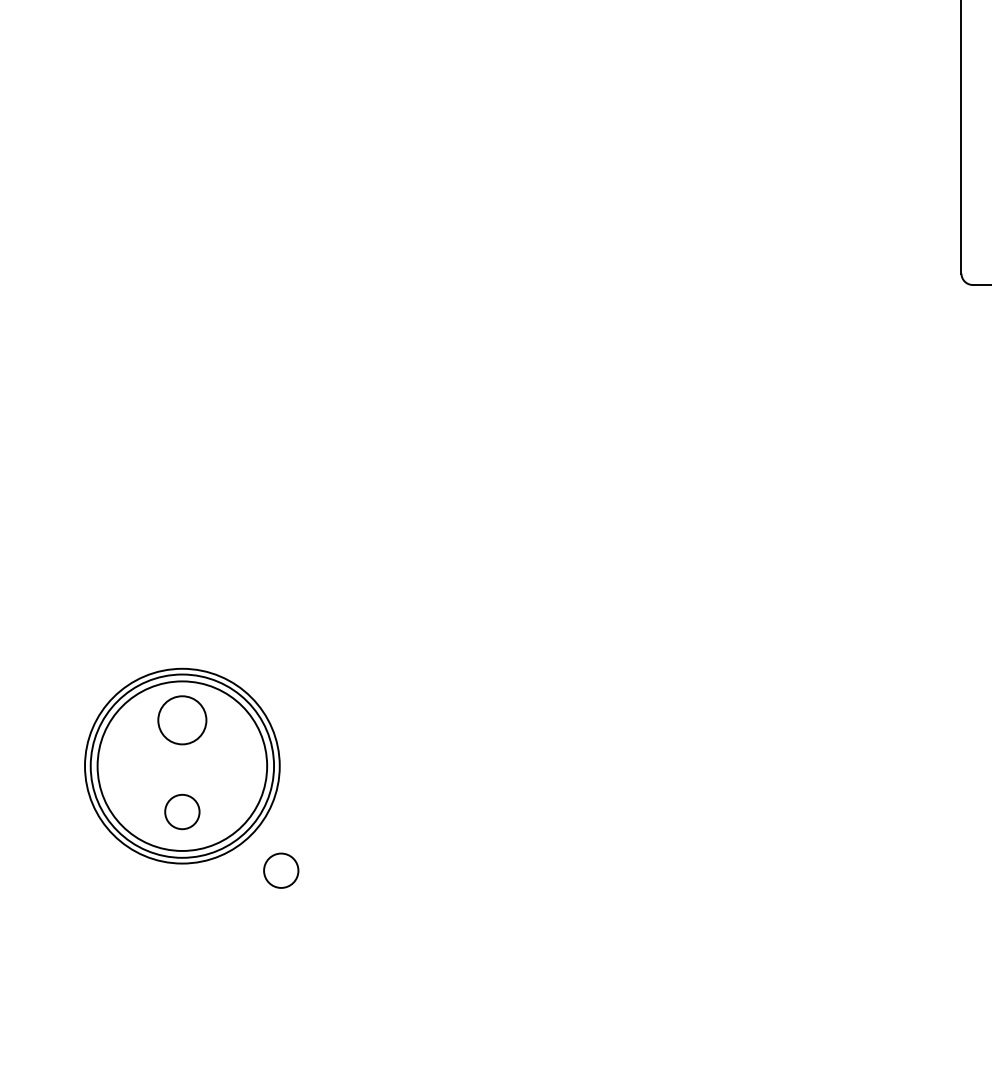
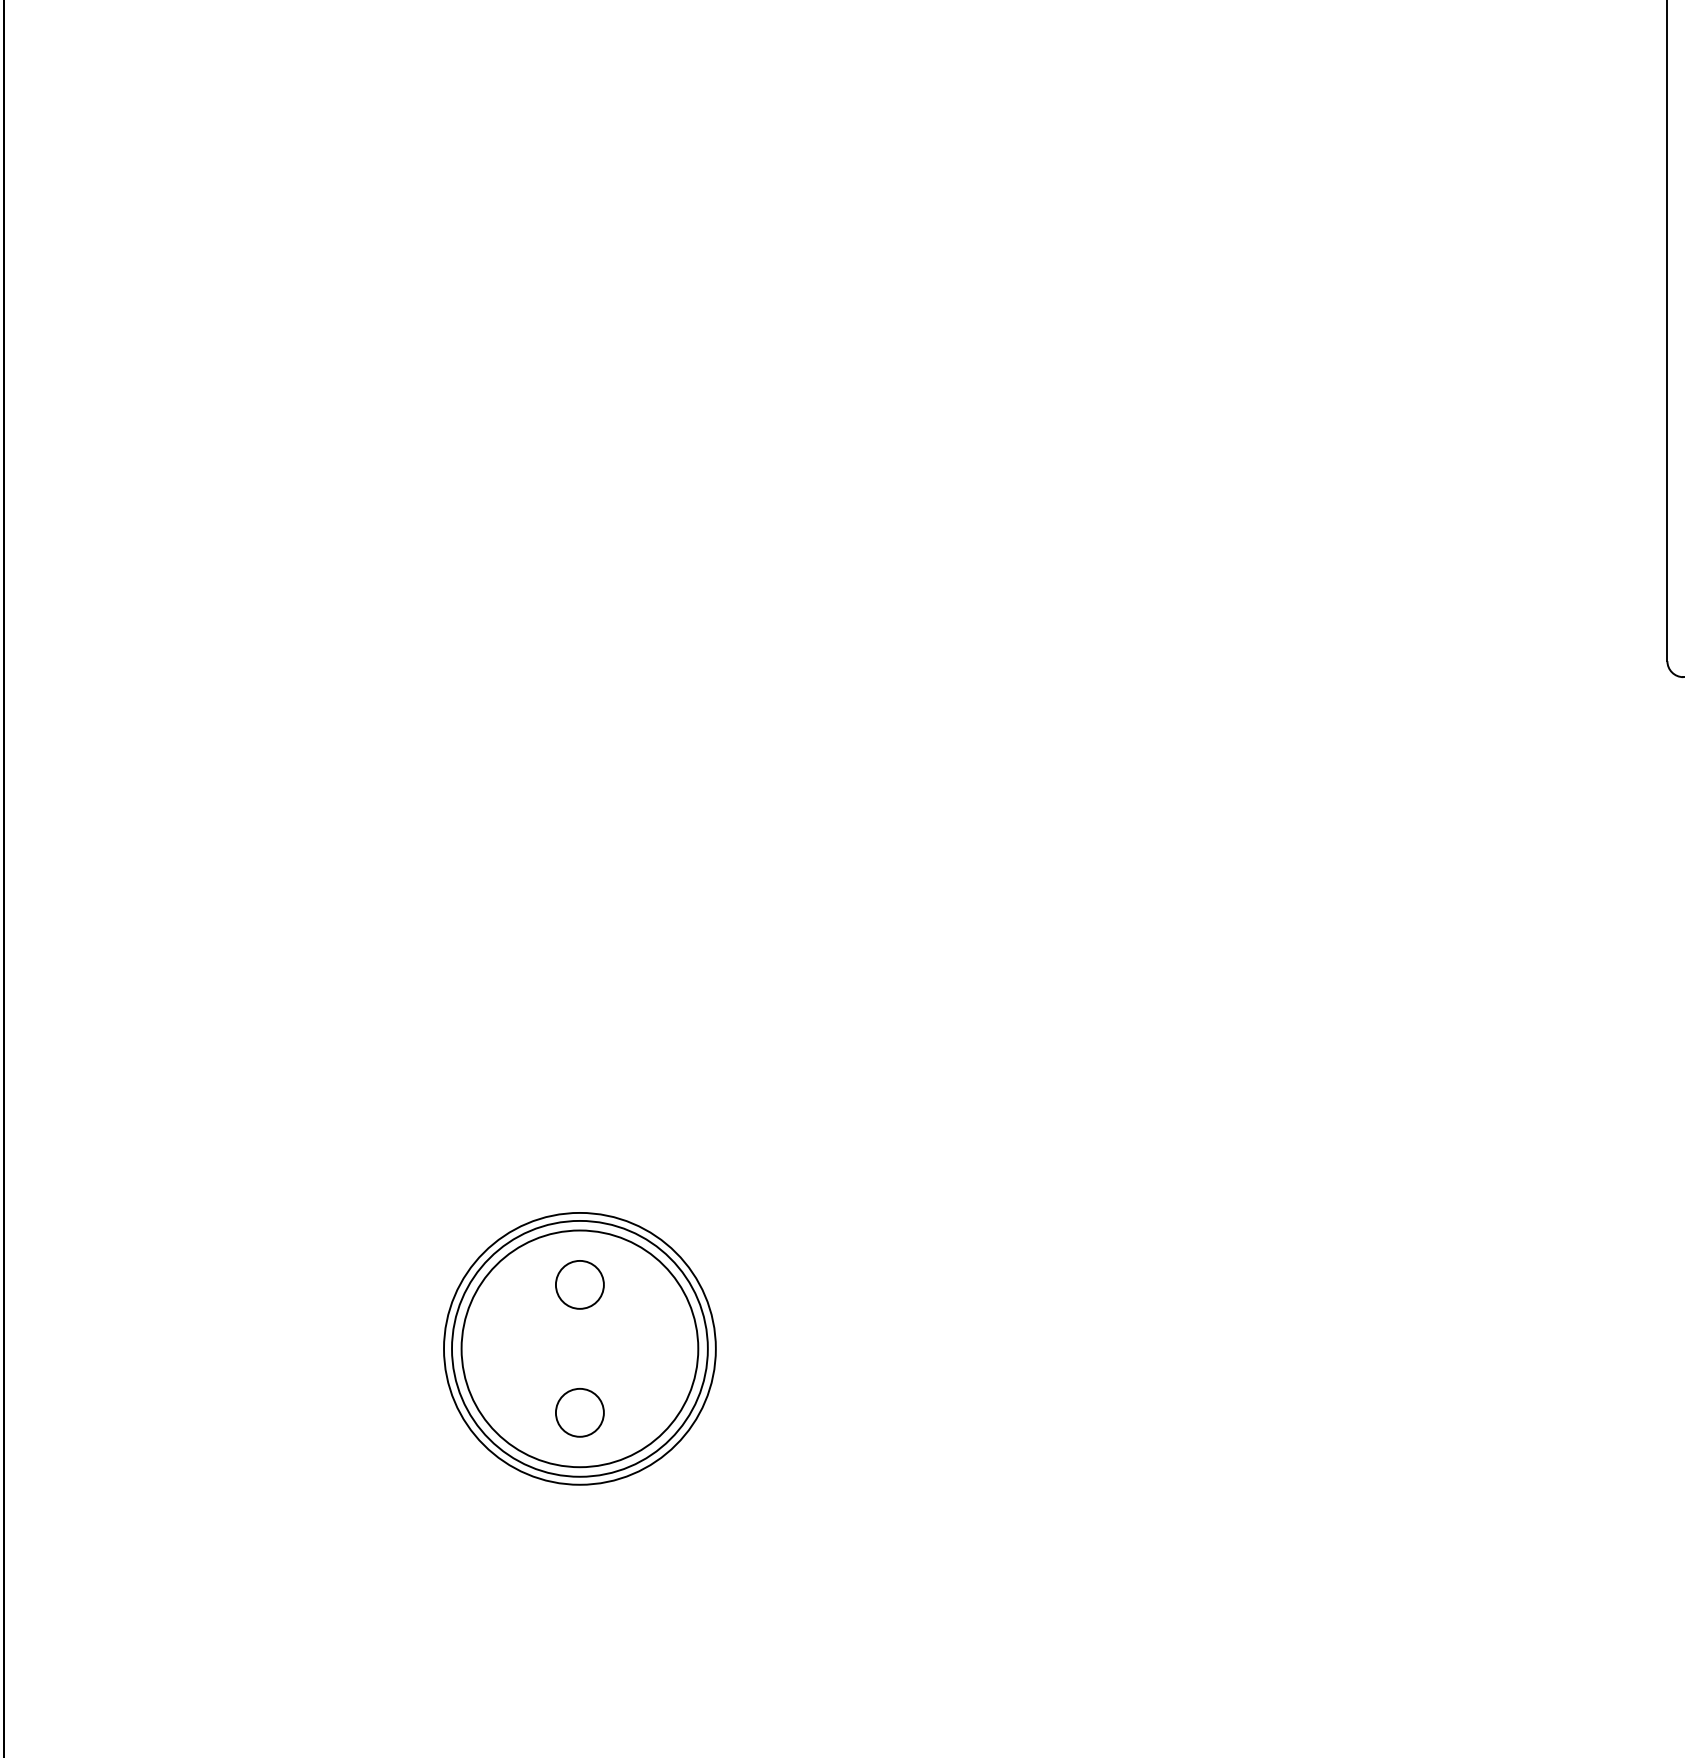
circle: (182, 720) -> (579, 1284), size x0.71
circle: (280, 870) -> (717, 1494), removed

